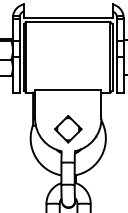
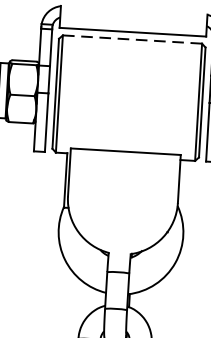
line: (67, 22) -> (131, 40), solid -> dashed
part: (68, 129) -> (122, 217), removed

